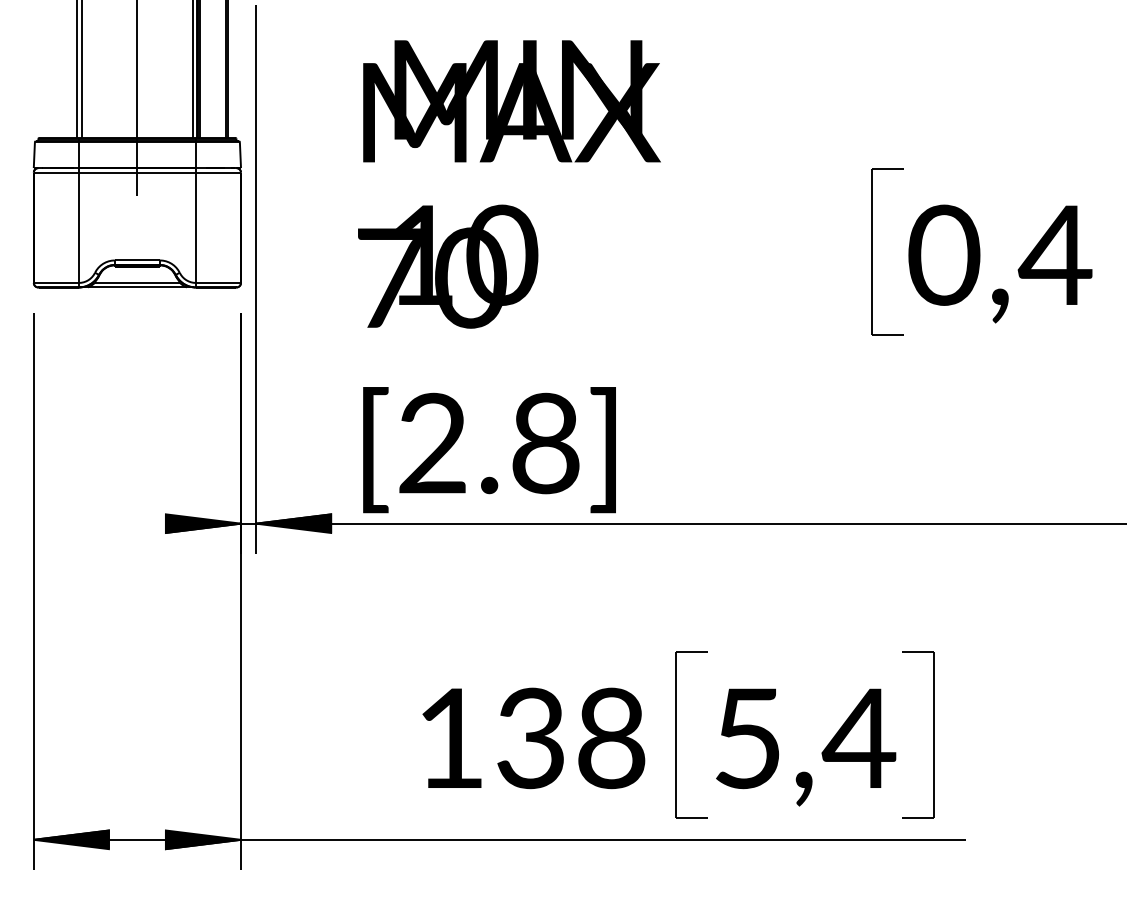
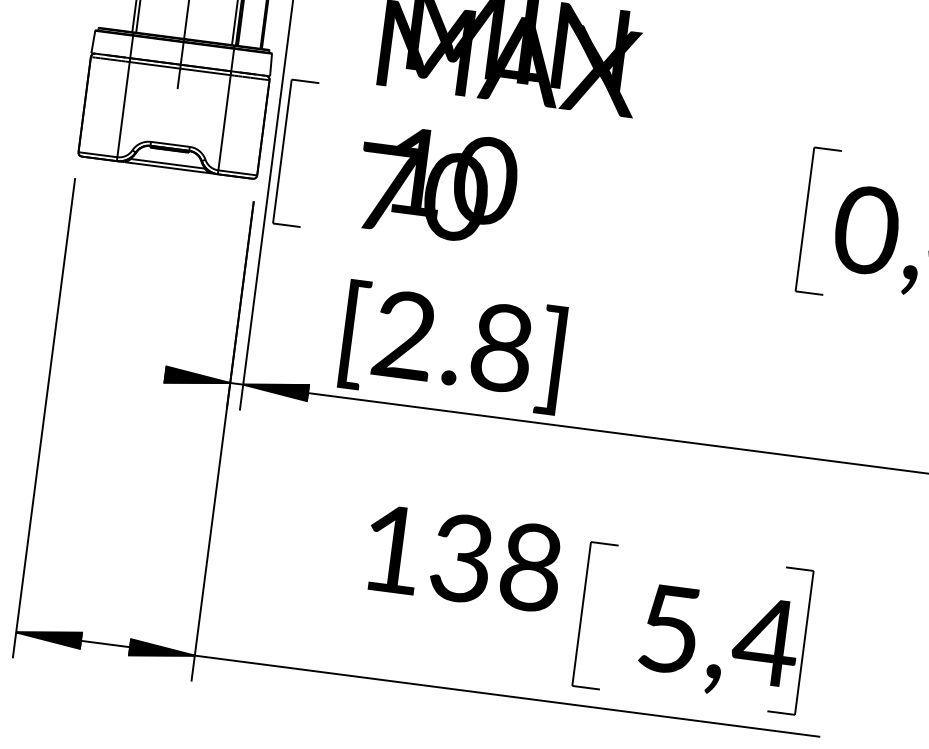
part: (266, 251) -> (282, 151), added
text: (533, 738) -> (463, 558), moved
text: (806, 747) -> (719, 643), moved

